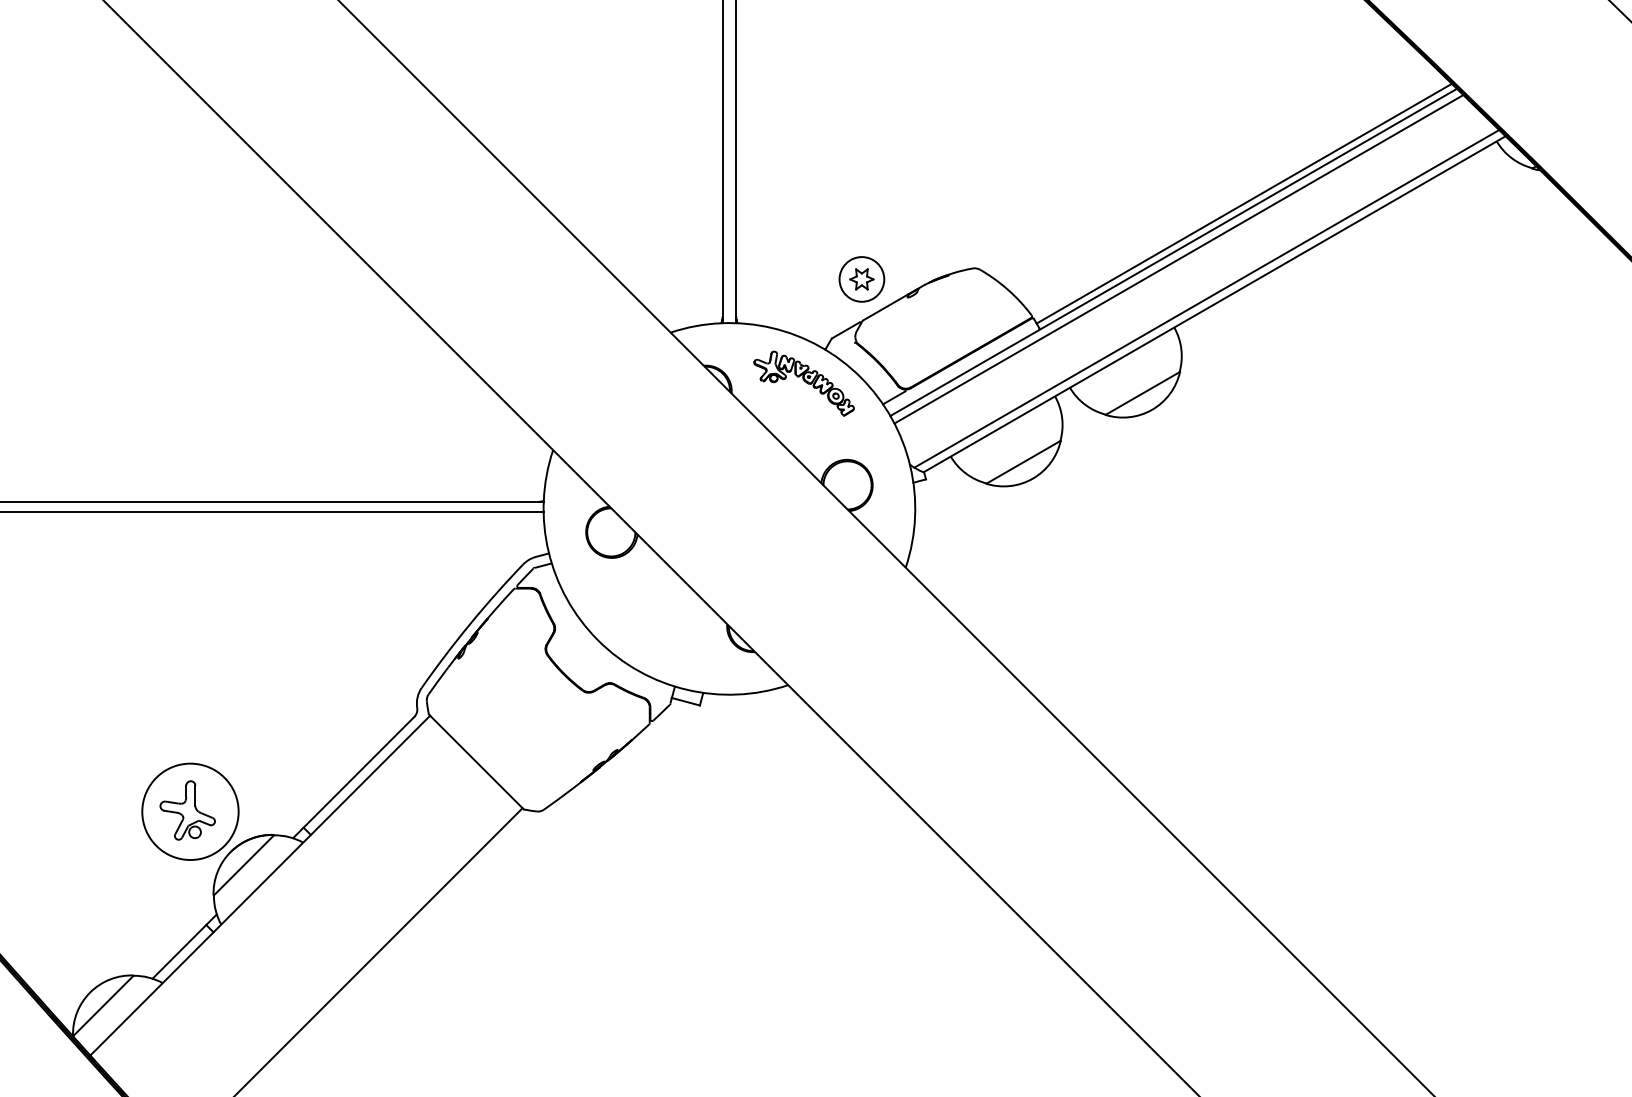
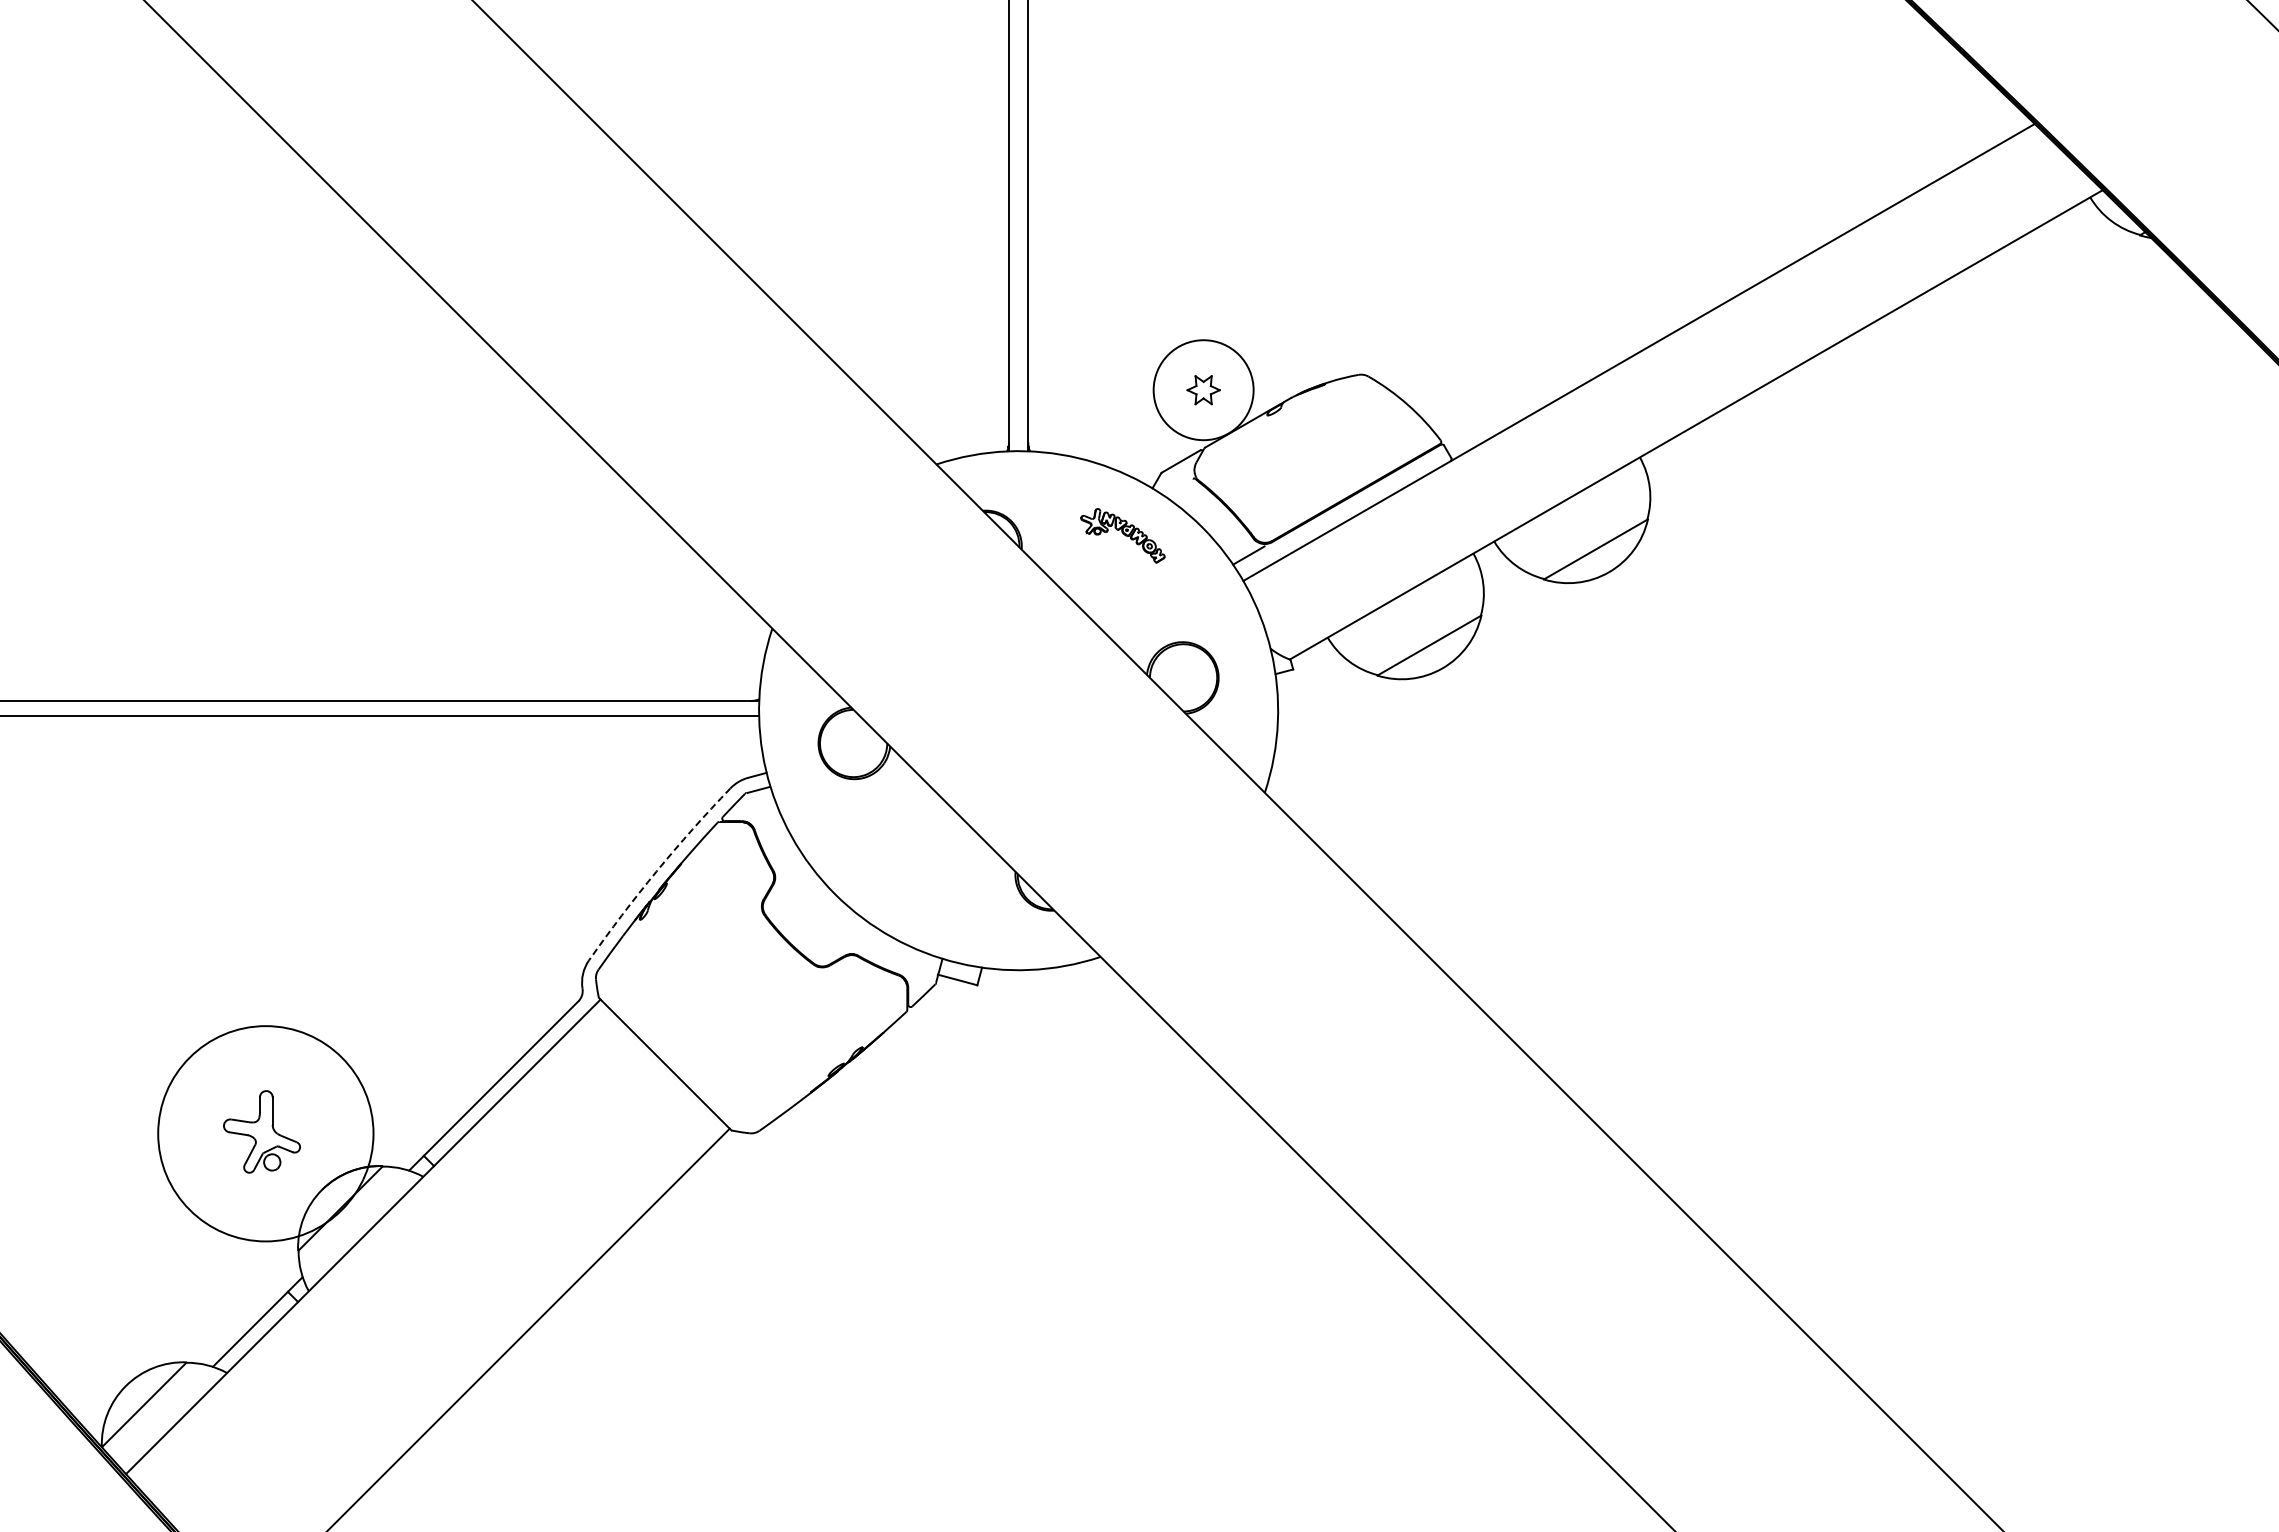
line: (1244, 203) -> (1737, 284), removed
line: (1179, 258) -> (1646, 361), removed
circle: (861, 278) -> (1203, 389), size x1.6
line: (1206, 298) -> (1684, 417), removed
part: (803, 383) -> (1122, 535), size x0.6
arc: (470, 624) -> (656, 871), solid -> dashed
circle: (190, 811) -> (265, 1133), size x1.6

